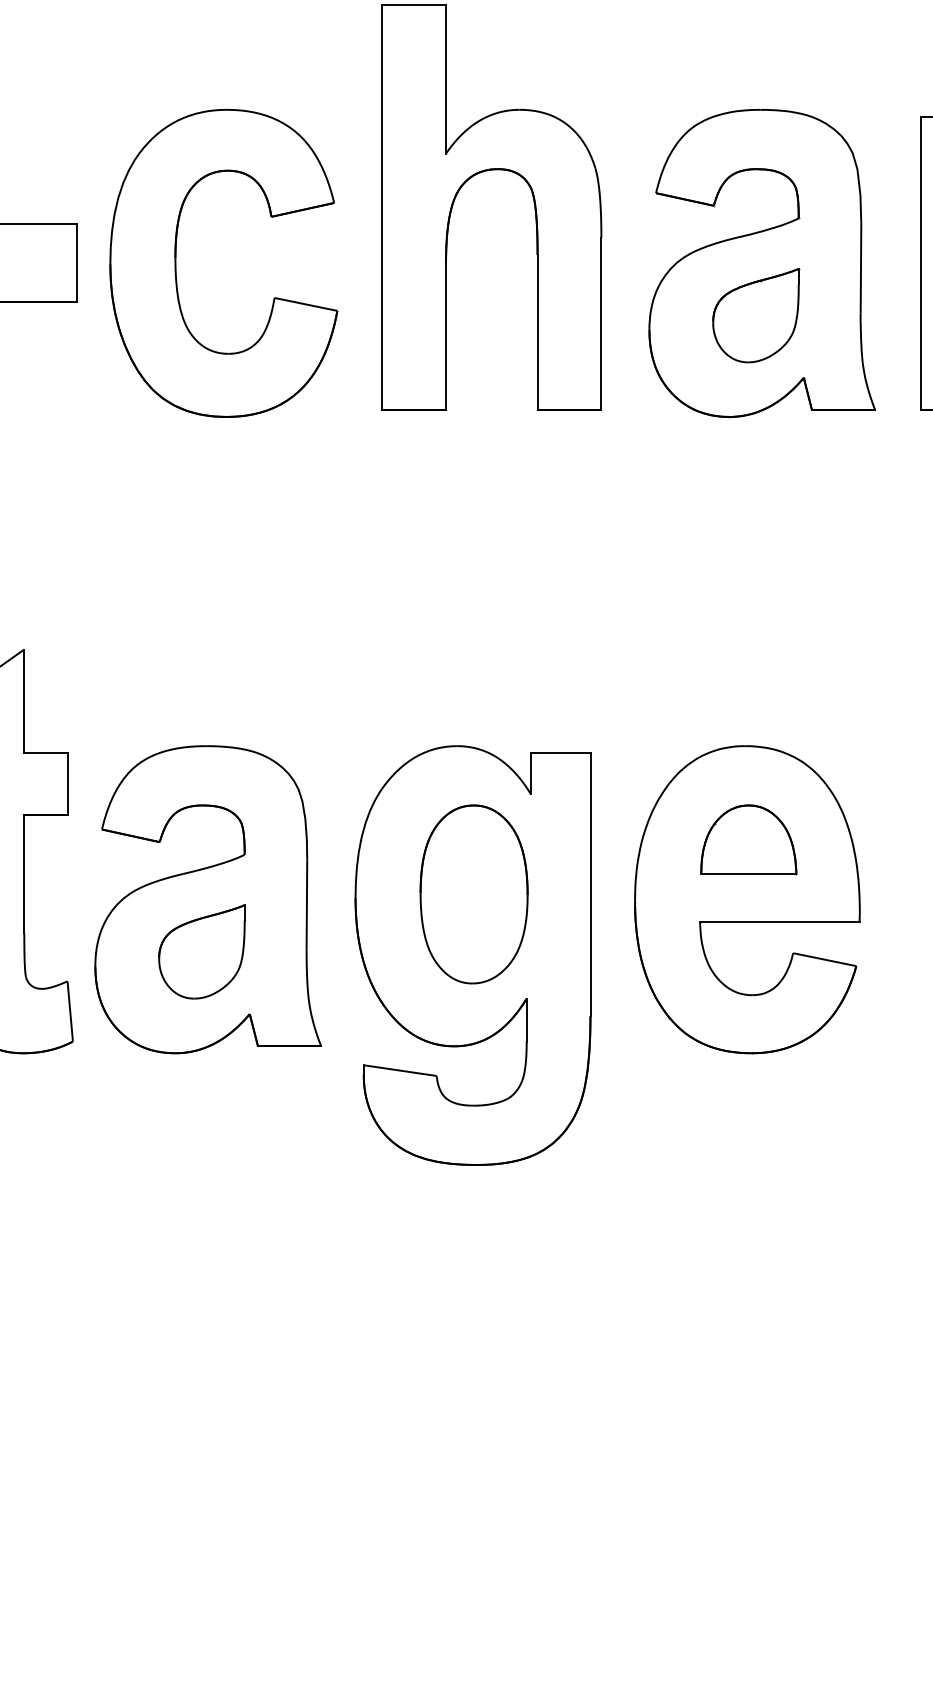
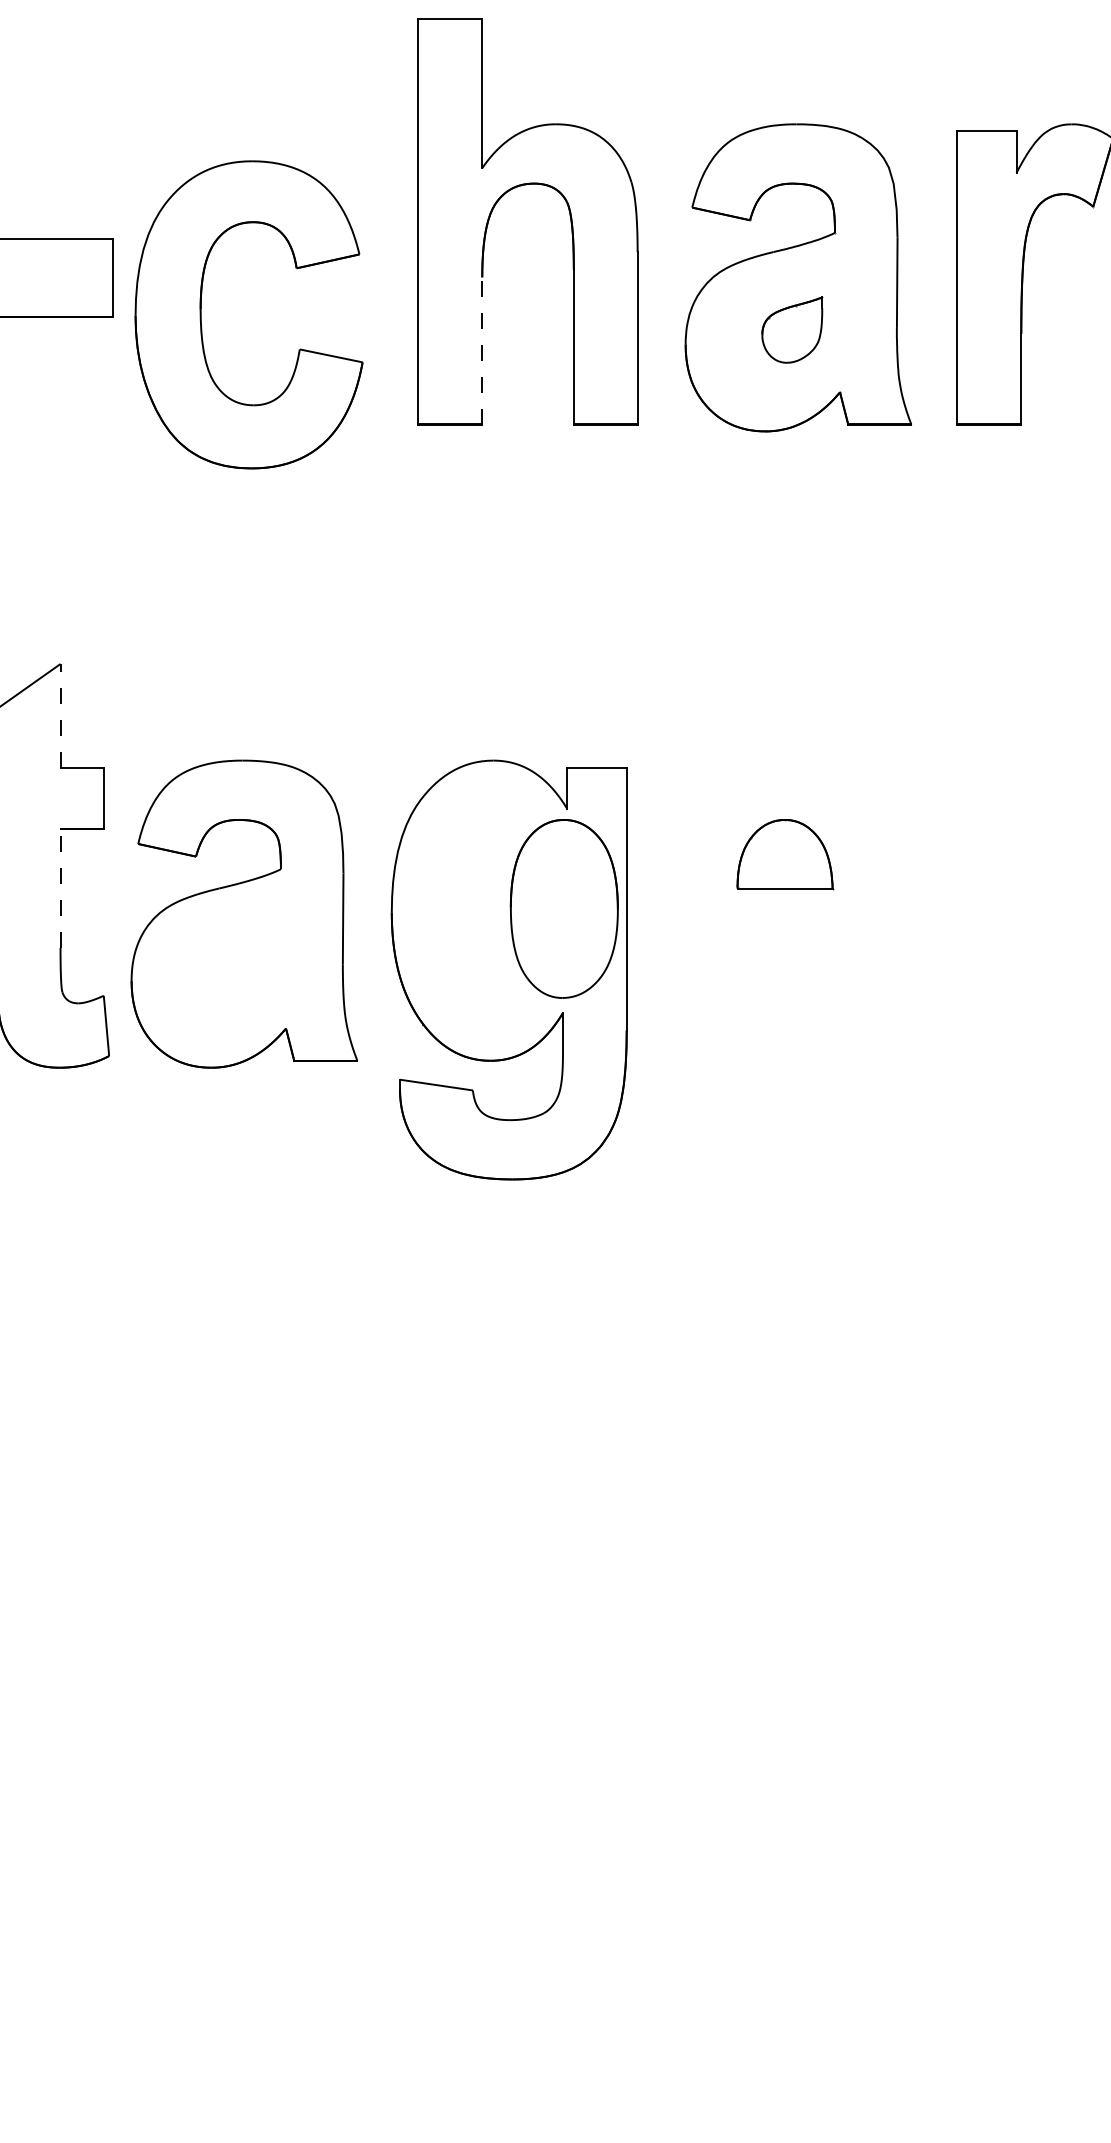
part: (176, 263) -> (201, 314), moved
part: (756, 315) -> (792, 329), size x0.7
line: (446, 336) -> (482, 350), solid -> dashed
line: (24, 701) -> (60, 715), solid -> dashed
line: (24, 874) -> (60, 888), solid -> dashed
part: (473, 894) -> (563, 908), moved
part: (747, 900) -> (783, 914), removed
part: (201, 952) -> (237, 966), removed

